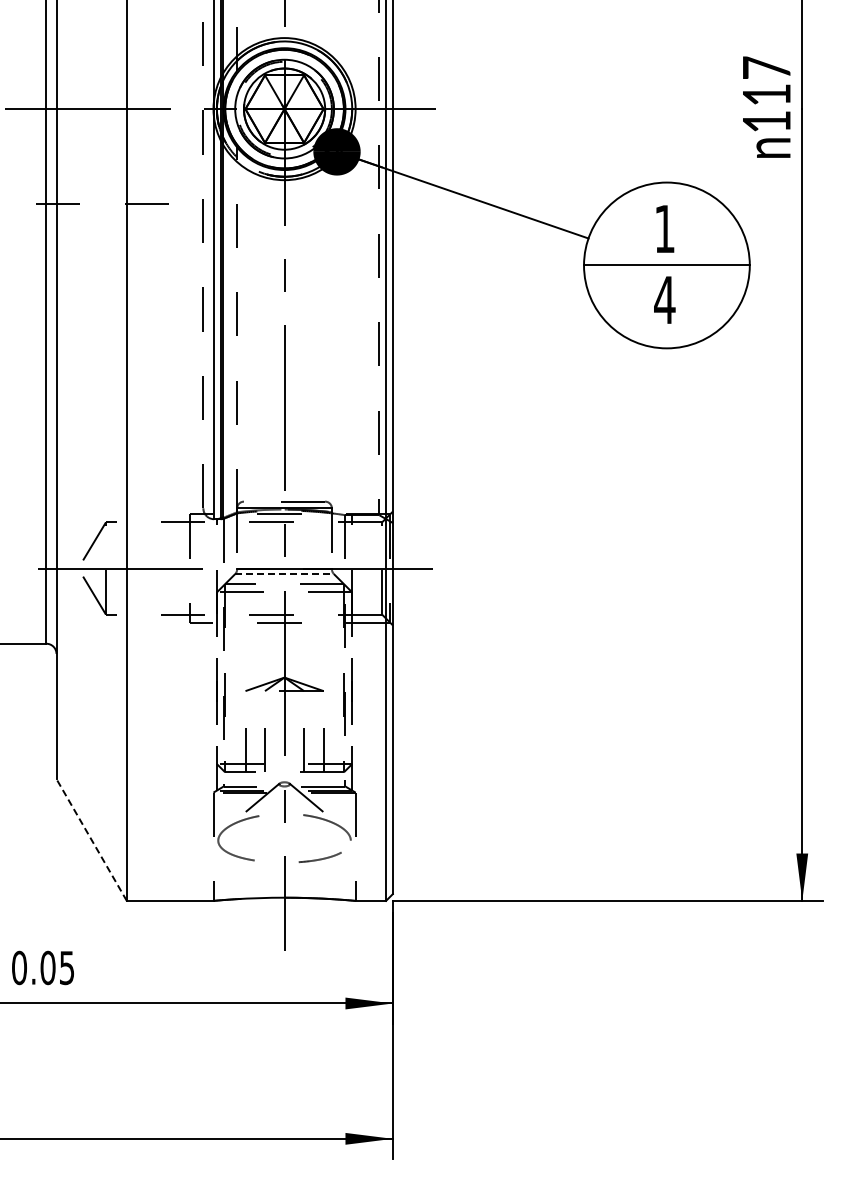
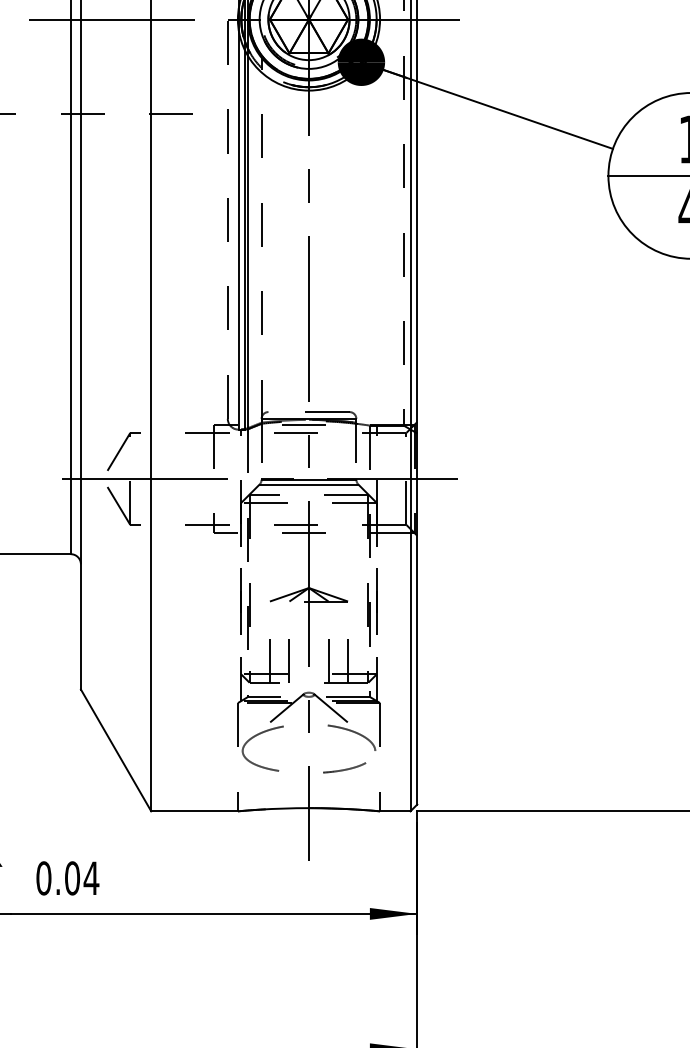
line: (285, 574) -> (309, 484), dashed -> solid
line: (91, 839) -> (115, 749), dashed -> solid
text: (66, 968) -> (90, 878), 0.05 -> 0.04

